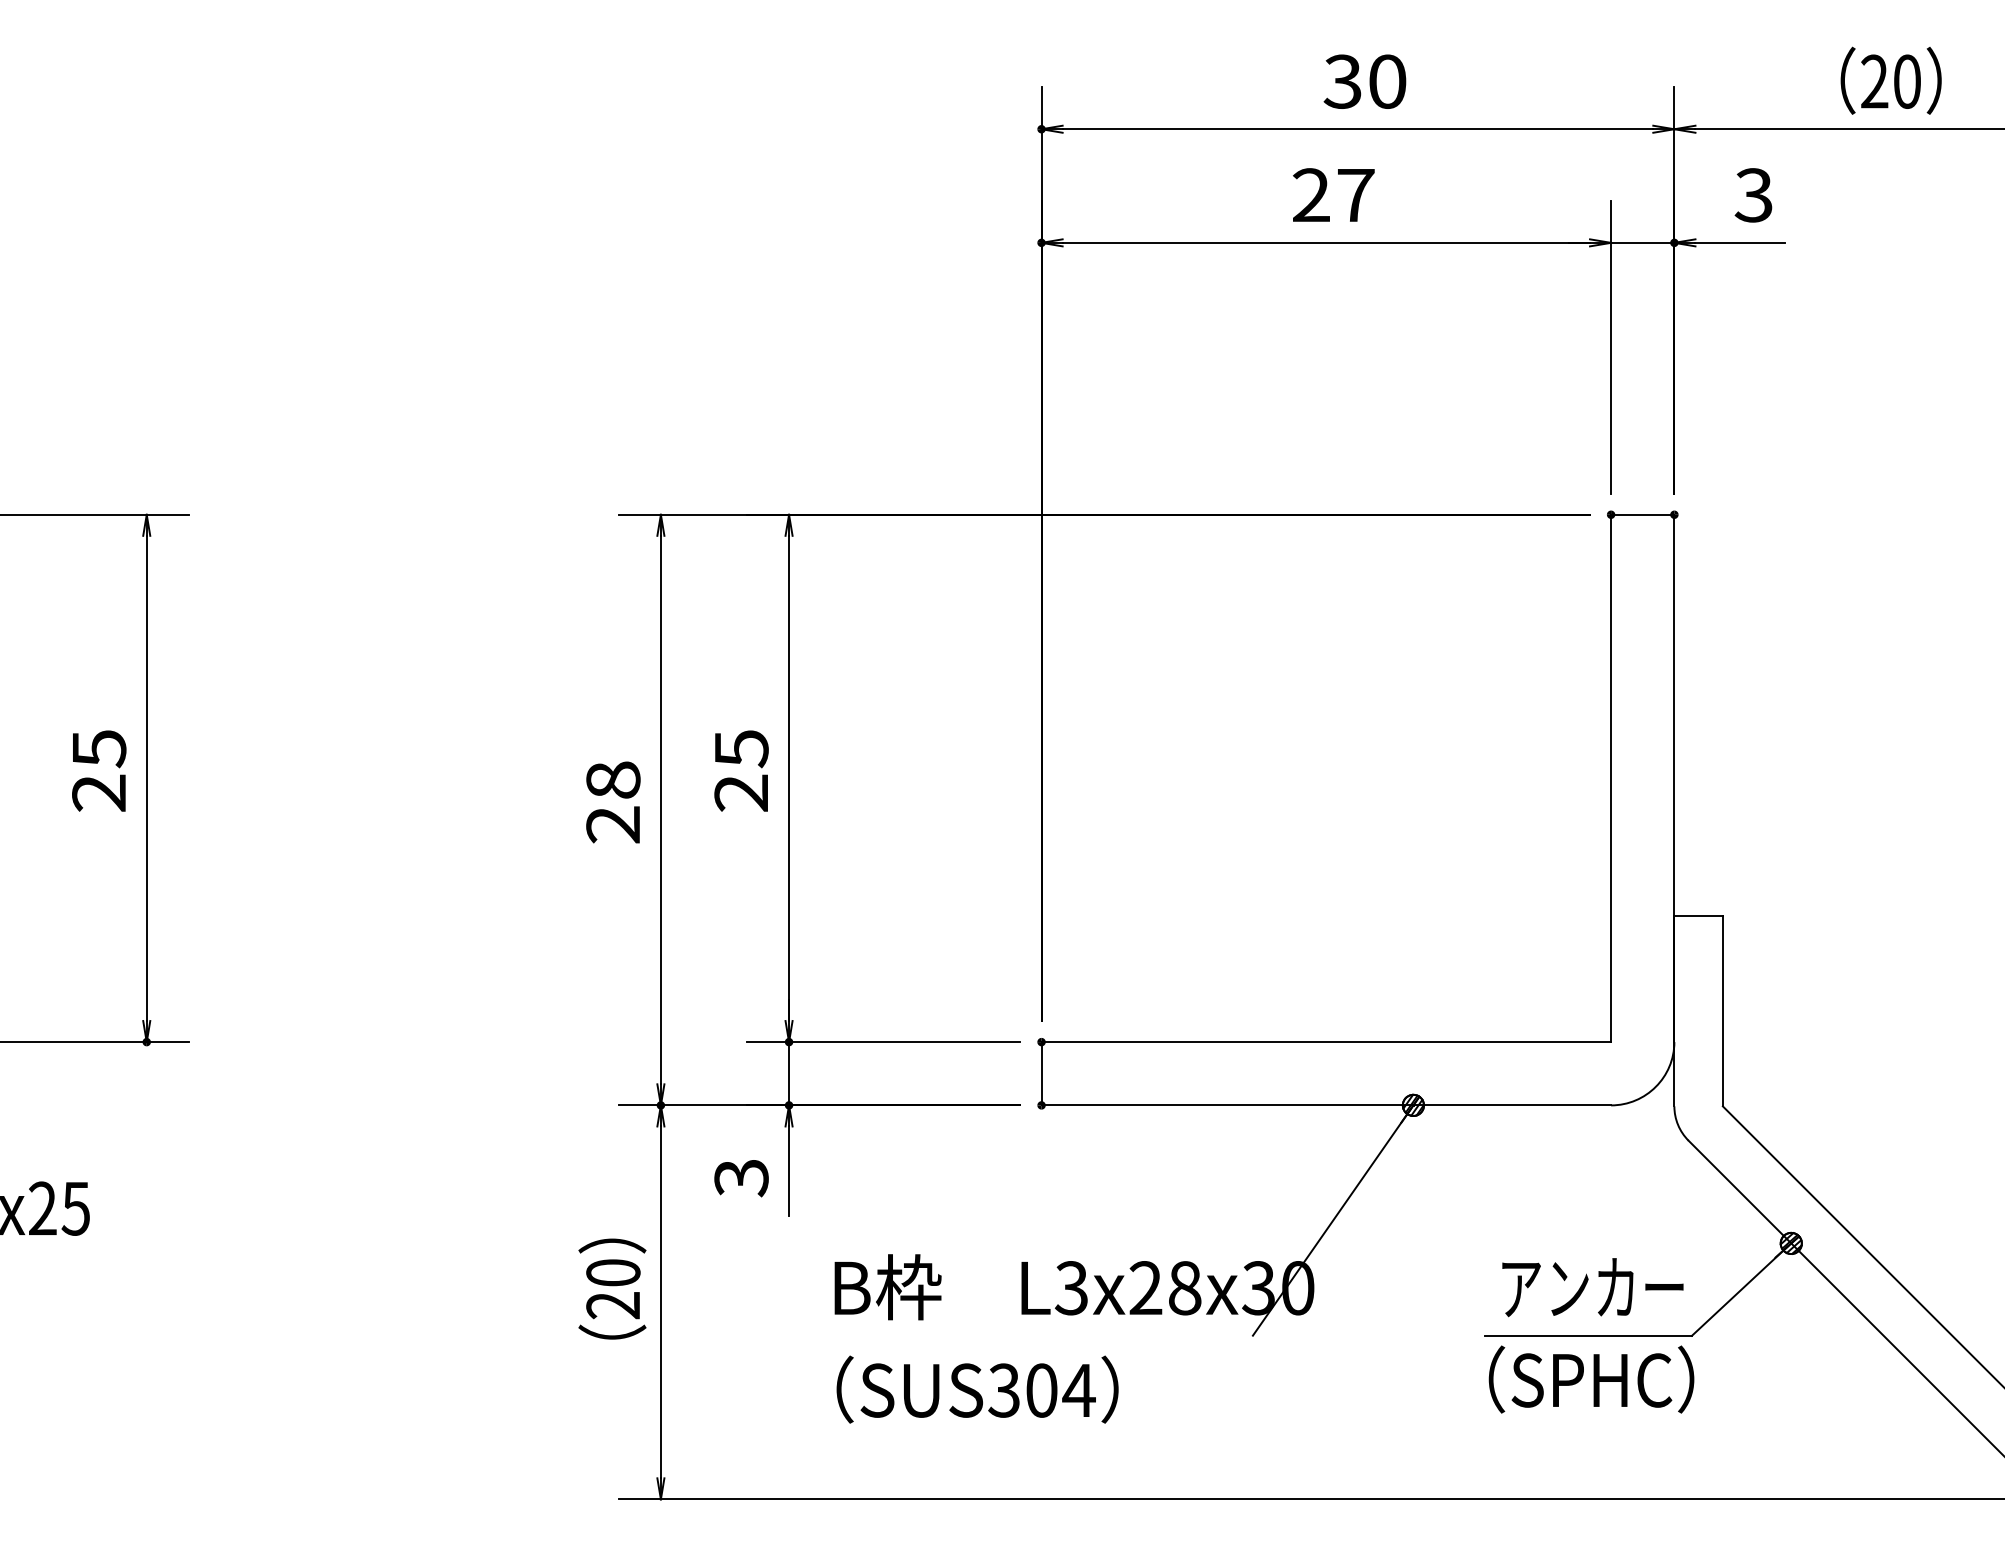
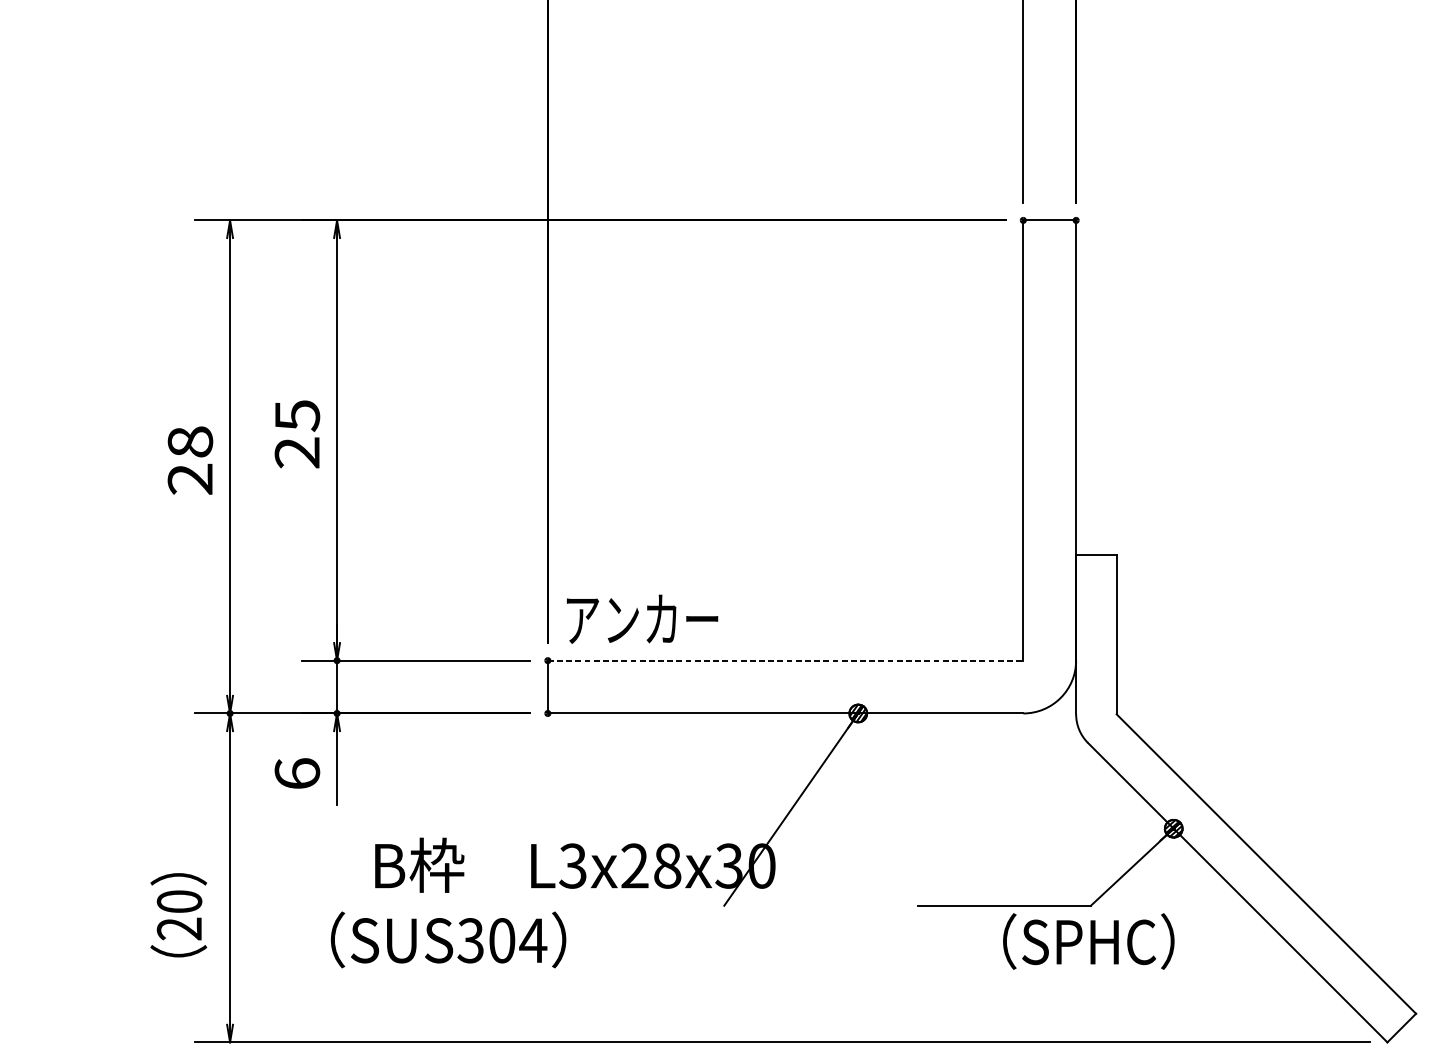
line: (1326, 1042) -> (785, 660), solid -> dashed
text: (741, 1178) -> (297, 774), 3 -> 6
text: (1592, 1287) -> (642, 619), moved
text: (612, 1288) -> (178, 914), moved
text: (1591, 1379) -> (1088, 941), moved
text: (977, 1389) -> (448, 939), moved

